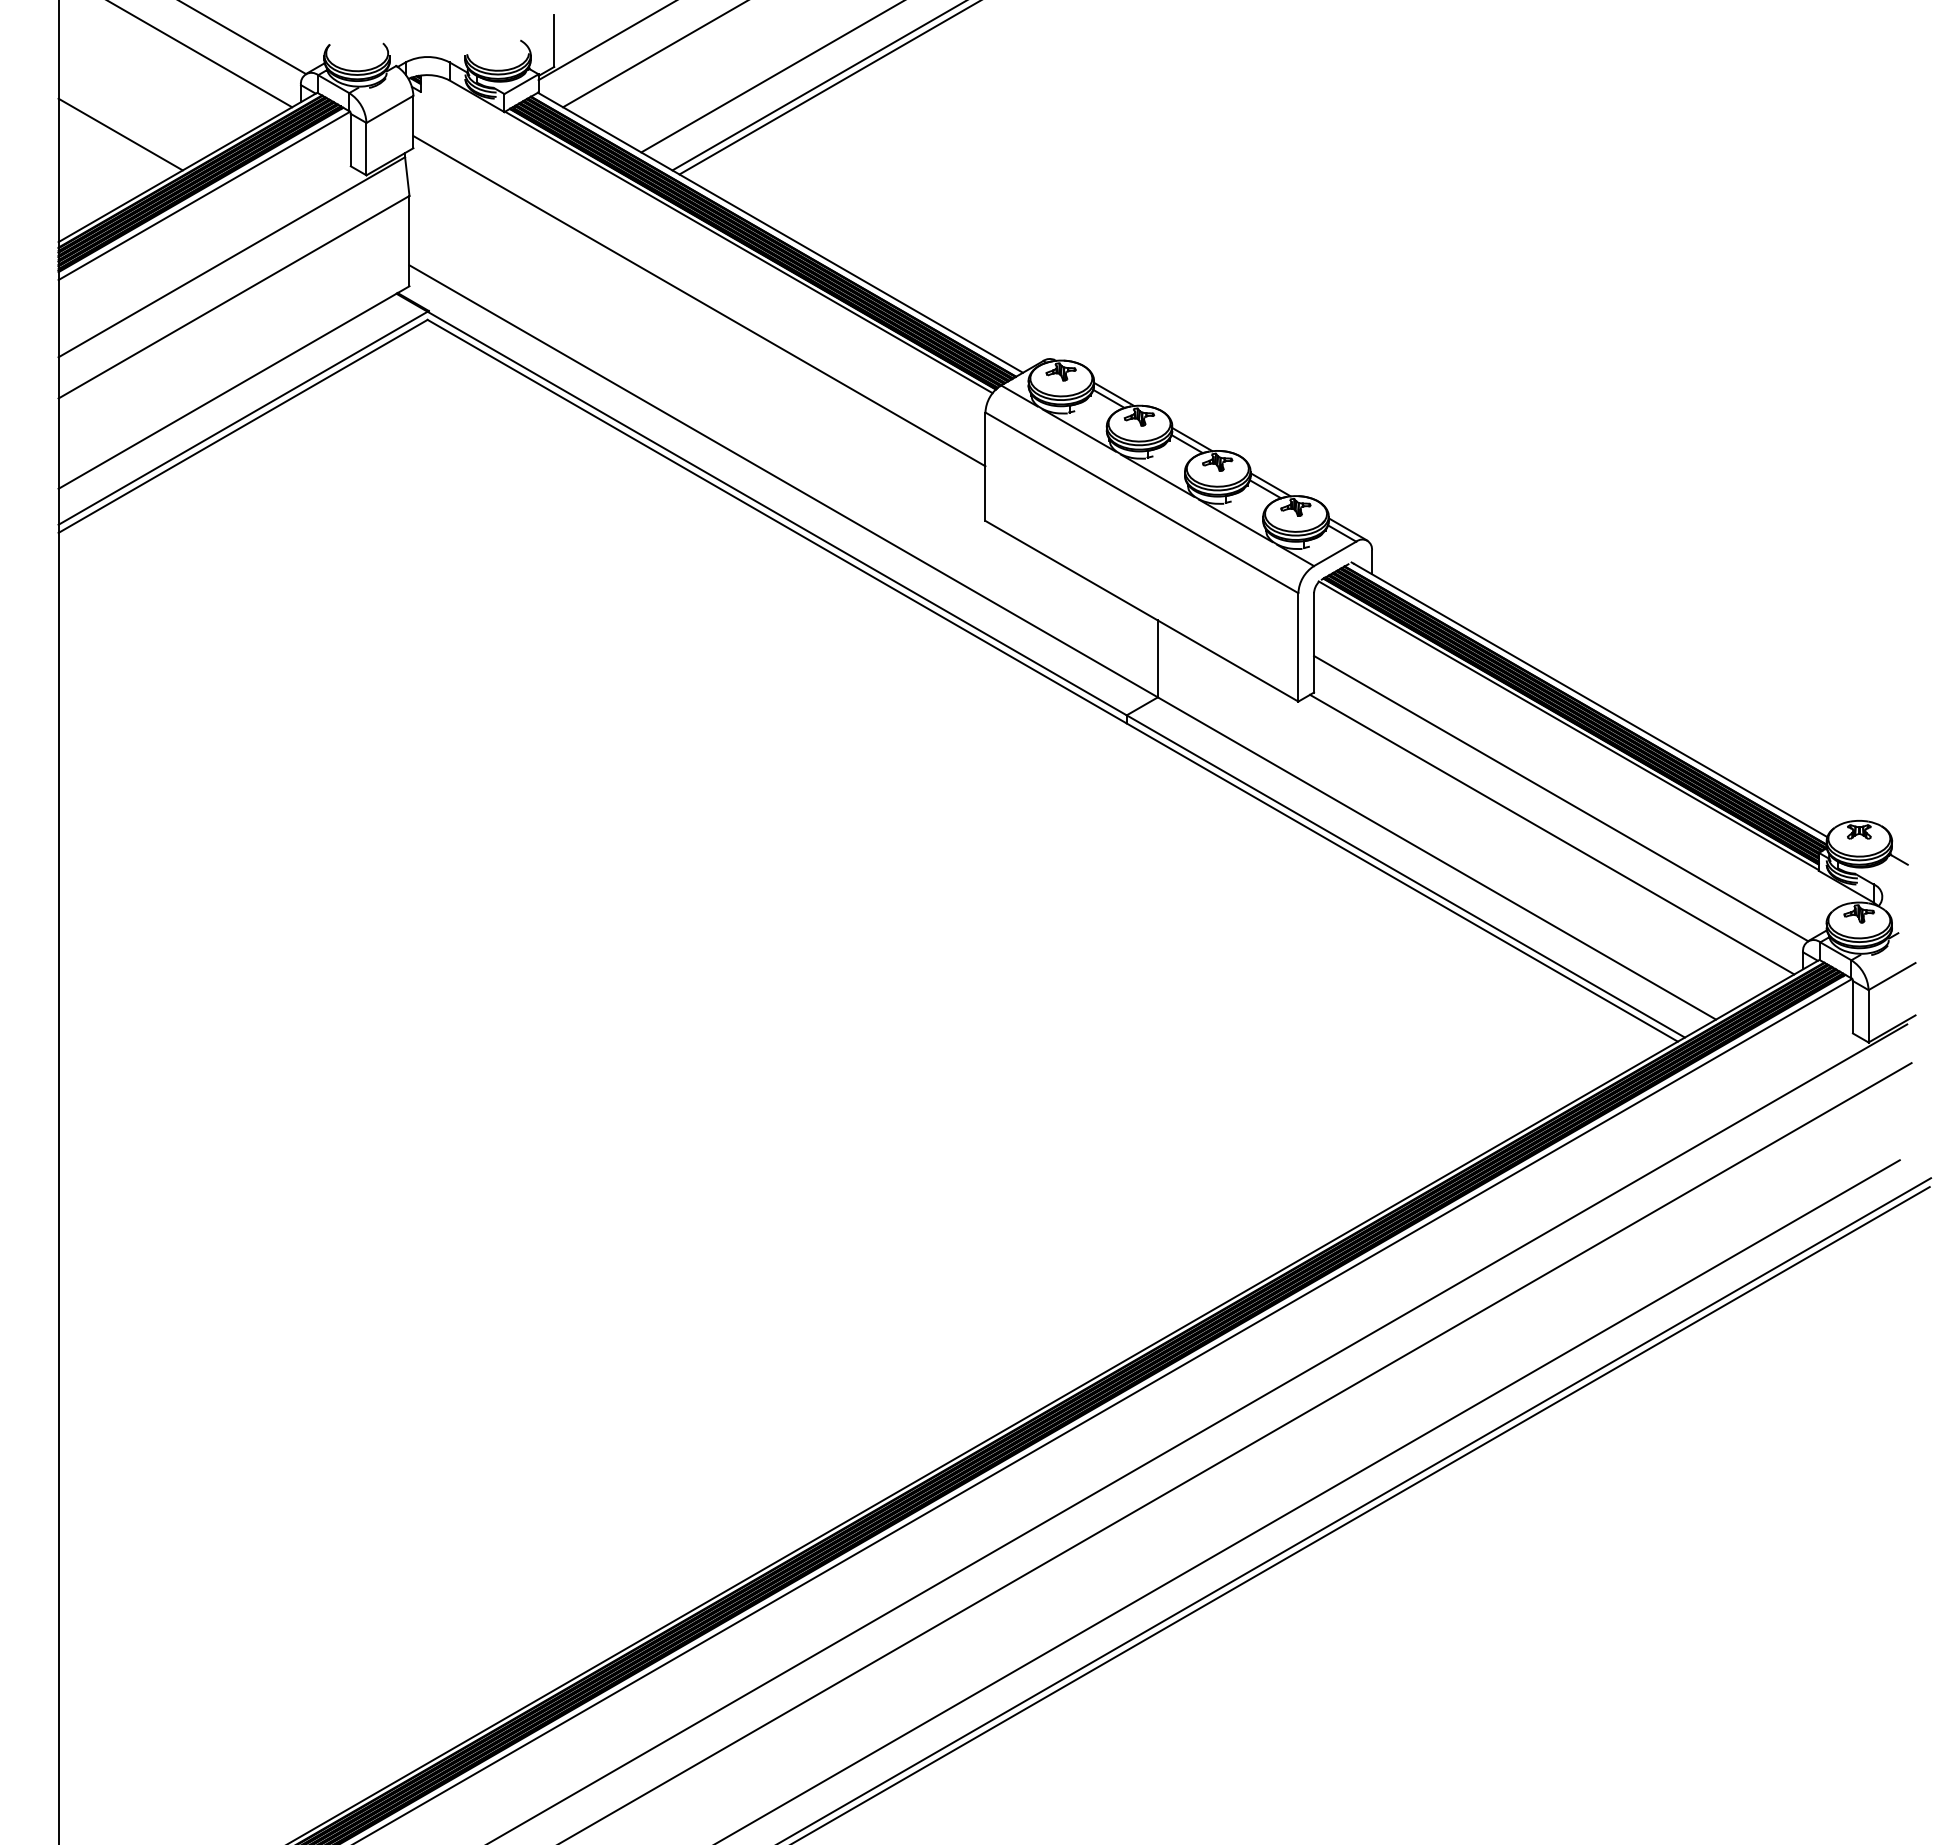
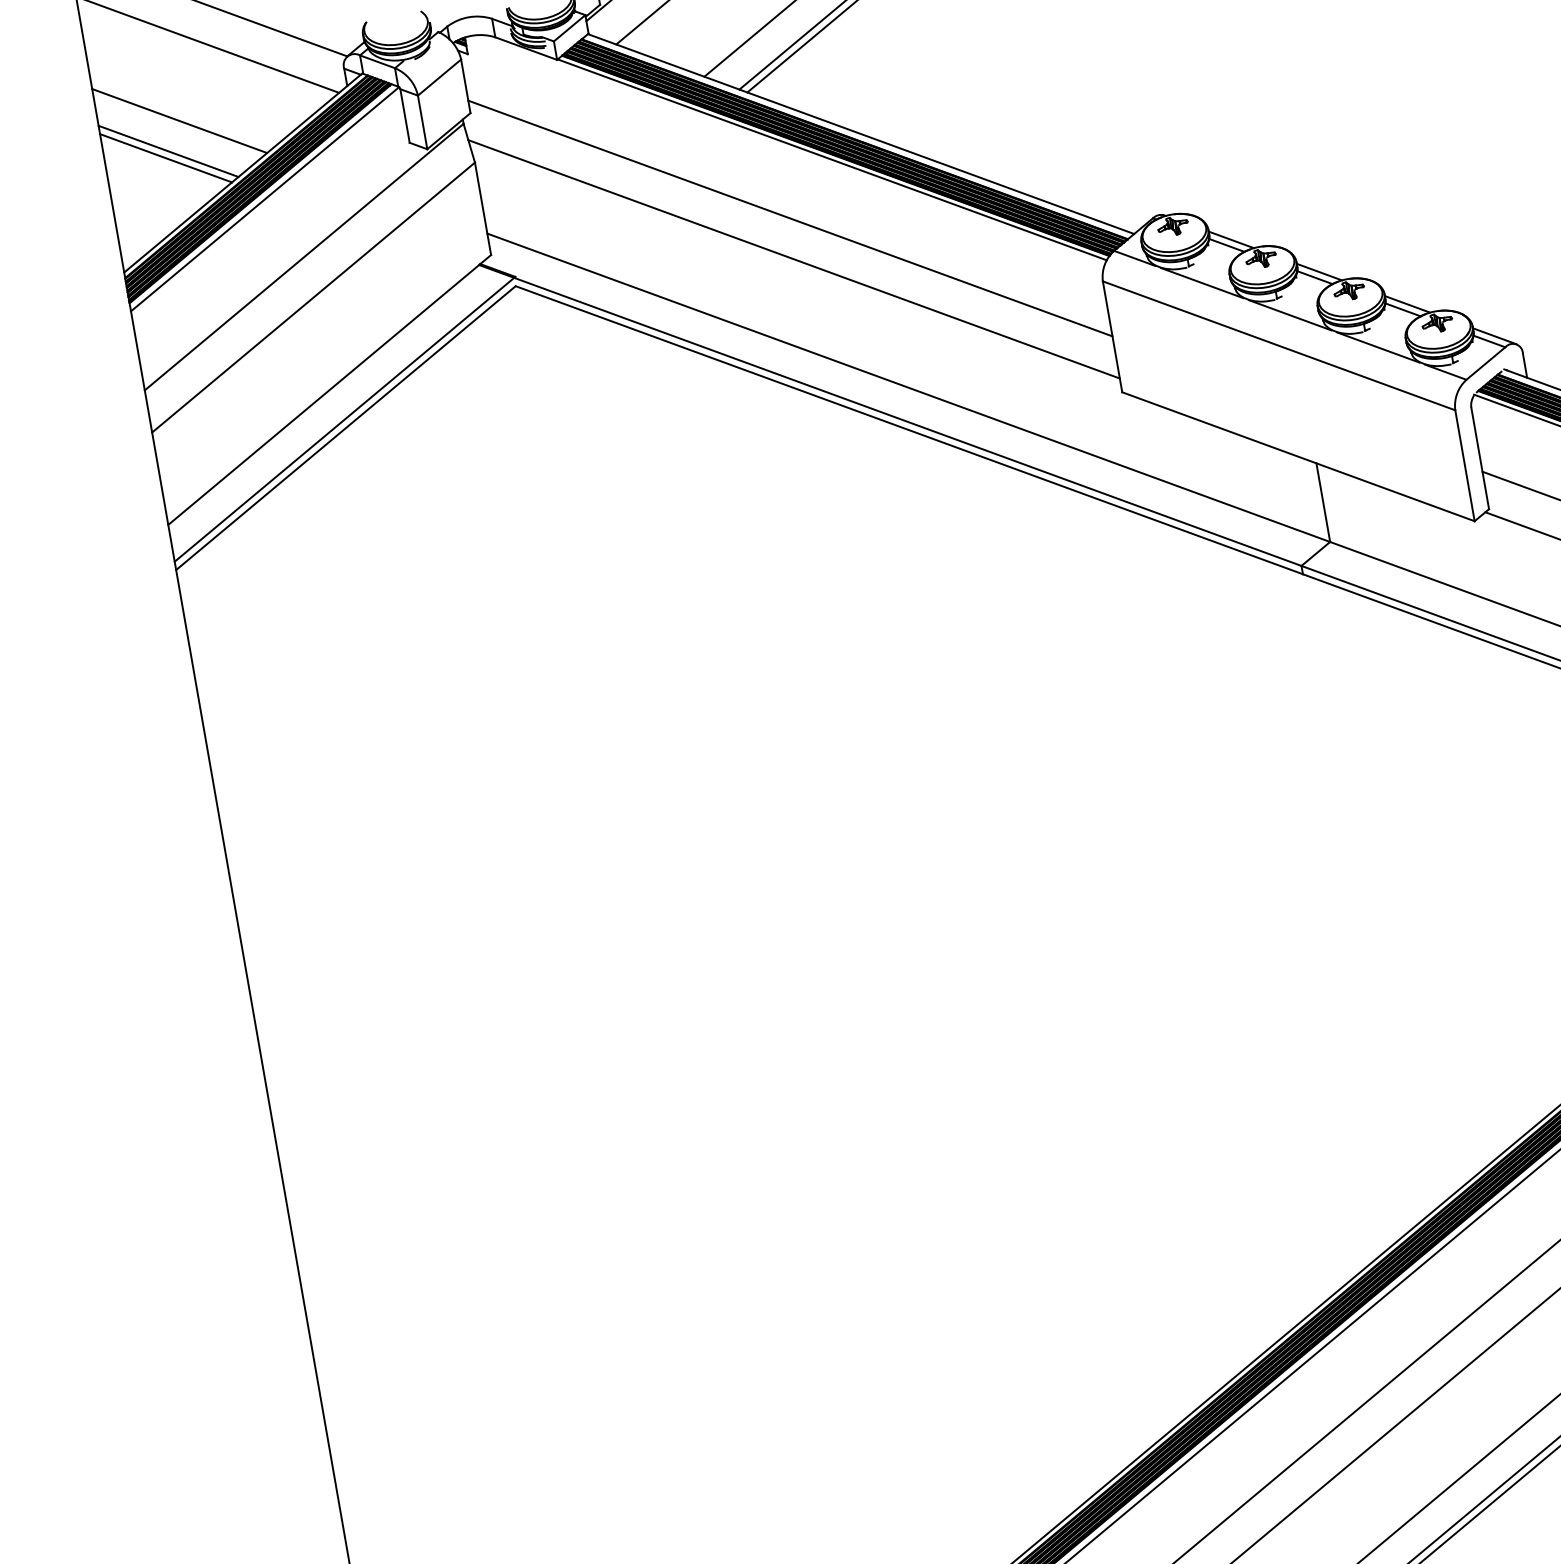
line: (135, 107) -> (178, 121), added
line: (116, 140) -> (165, 158), added
line: (695, 340) -> (793, 259), added

